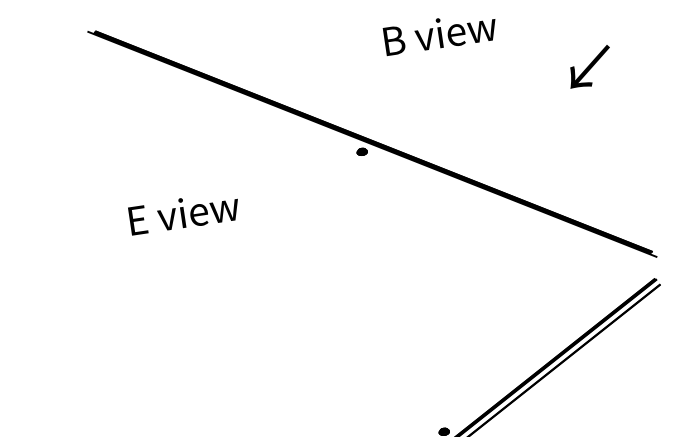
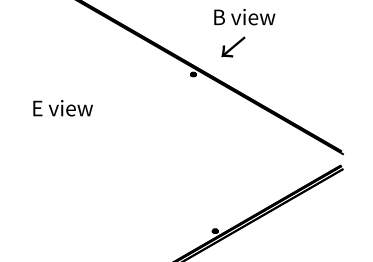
text: (590, 66) -> (233, 46), moved
text: (183, 213) -> (62, 108), moved

